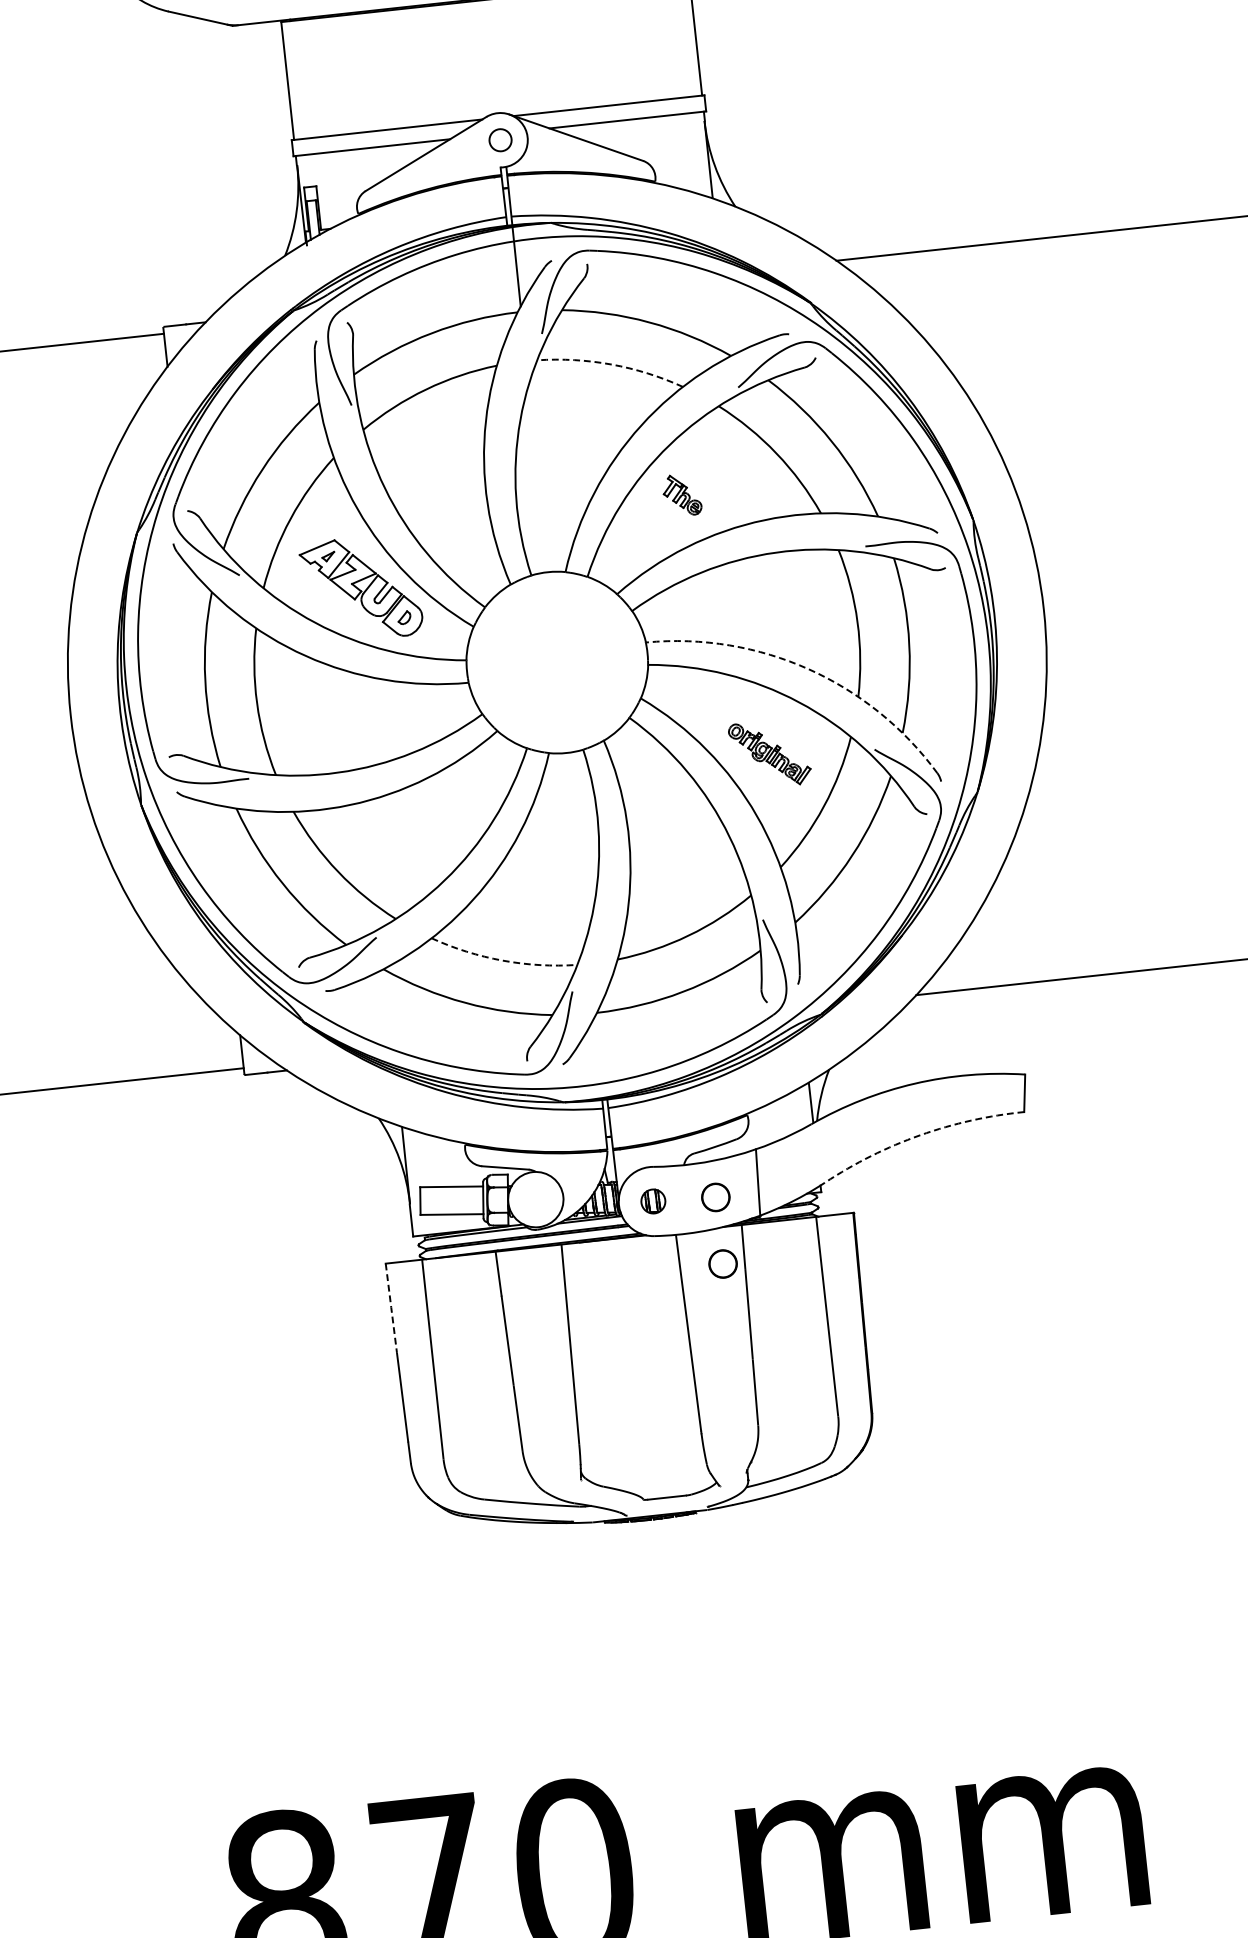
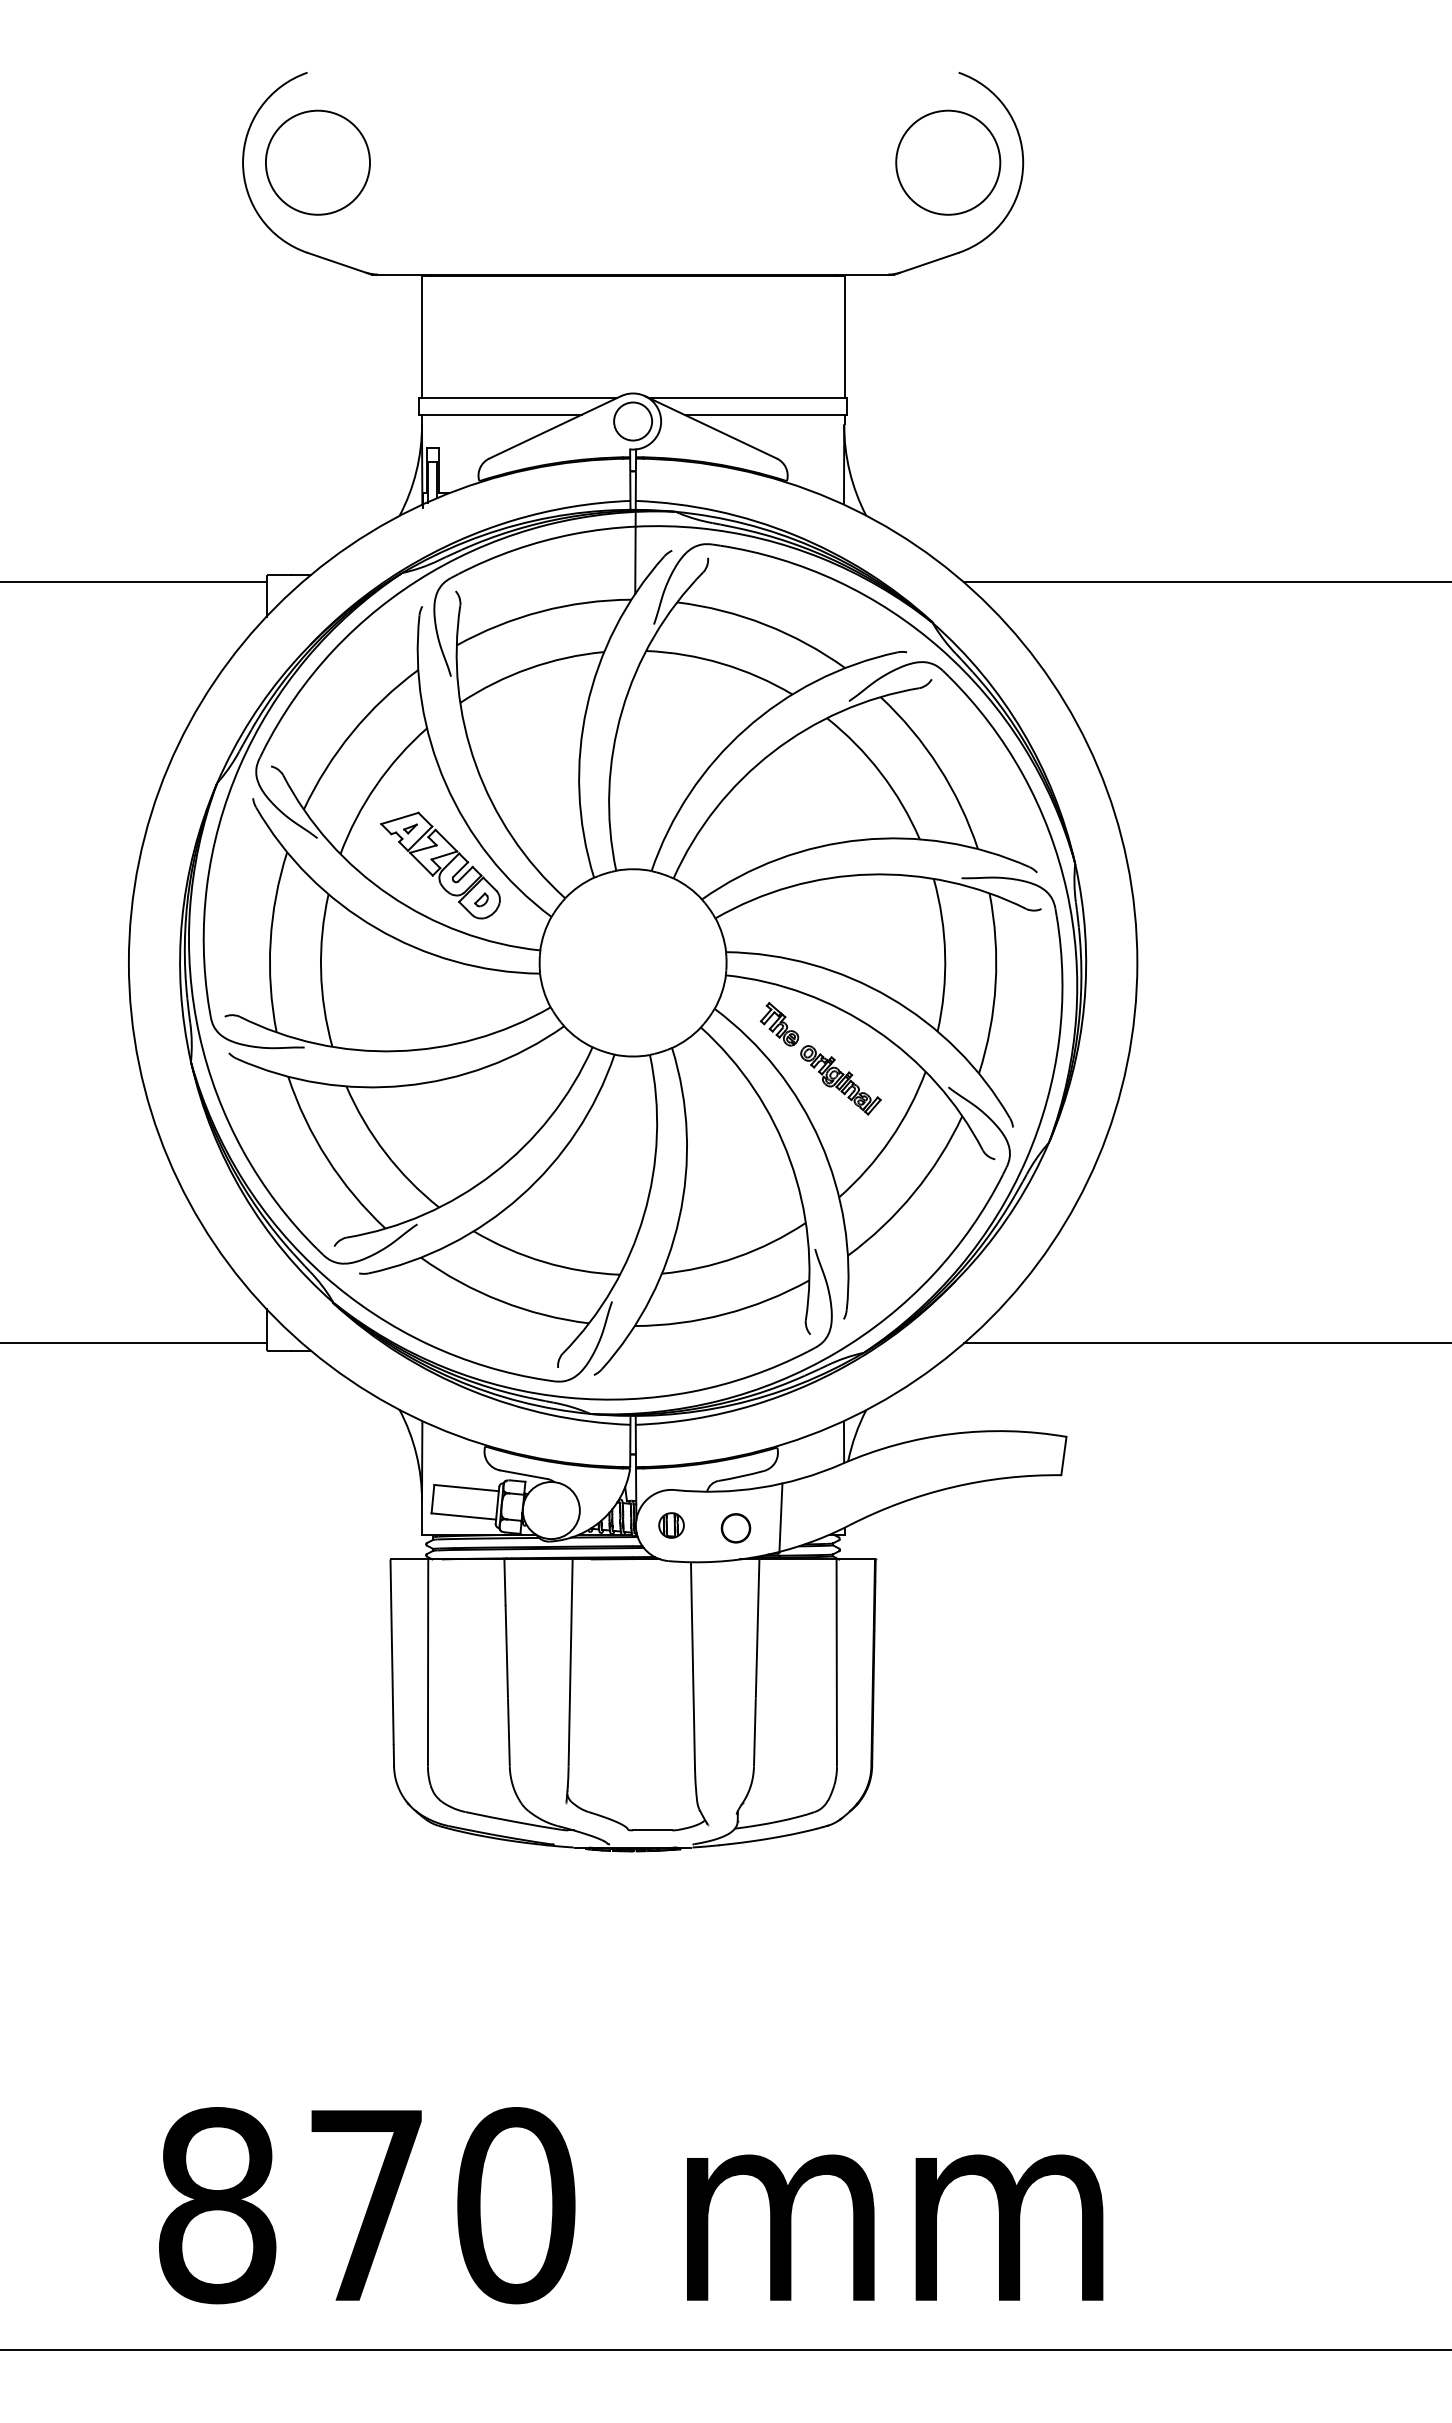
circle: (500, 140) -> (633, 421), size x1.67
arc: (611, 364) -> (721, 663), dashed -> solid
part: (682, 495) -> (779, 1024), moved
arc: (809, 669) -> (890, 997), dashed -> solid
arc: (503, 961) -> (544, 1262), dashed -> solid
arc: (920, 1135) -> (952, 1487), dashed -> solid
part: (722, 1264) -> (735, 1597), removed
line: (391, 1308) -> (391, 1605), dashed -> solid

